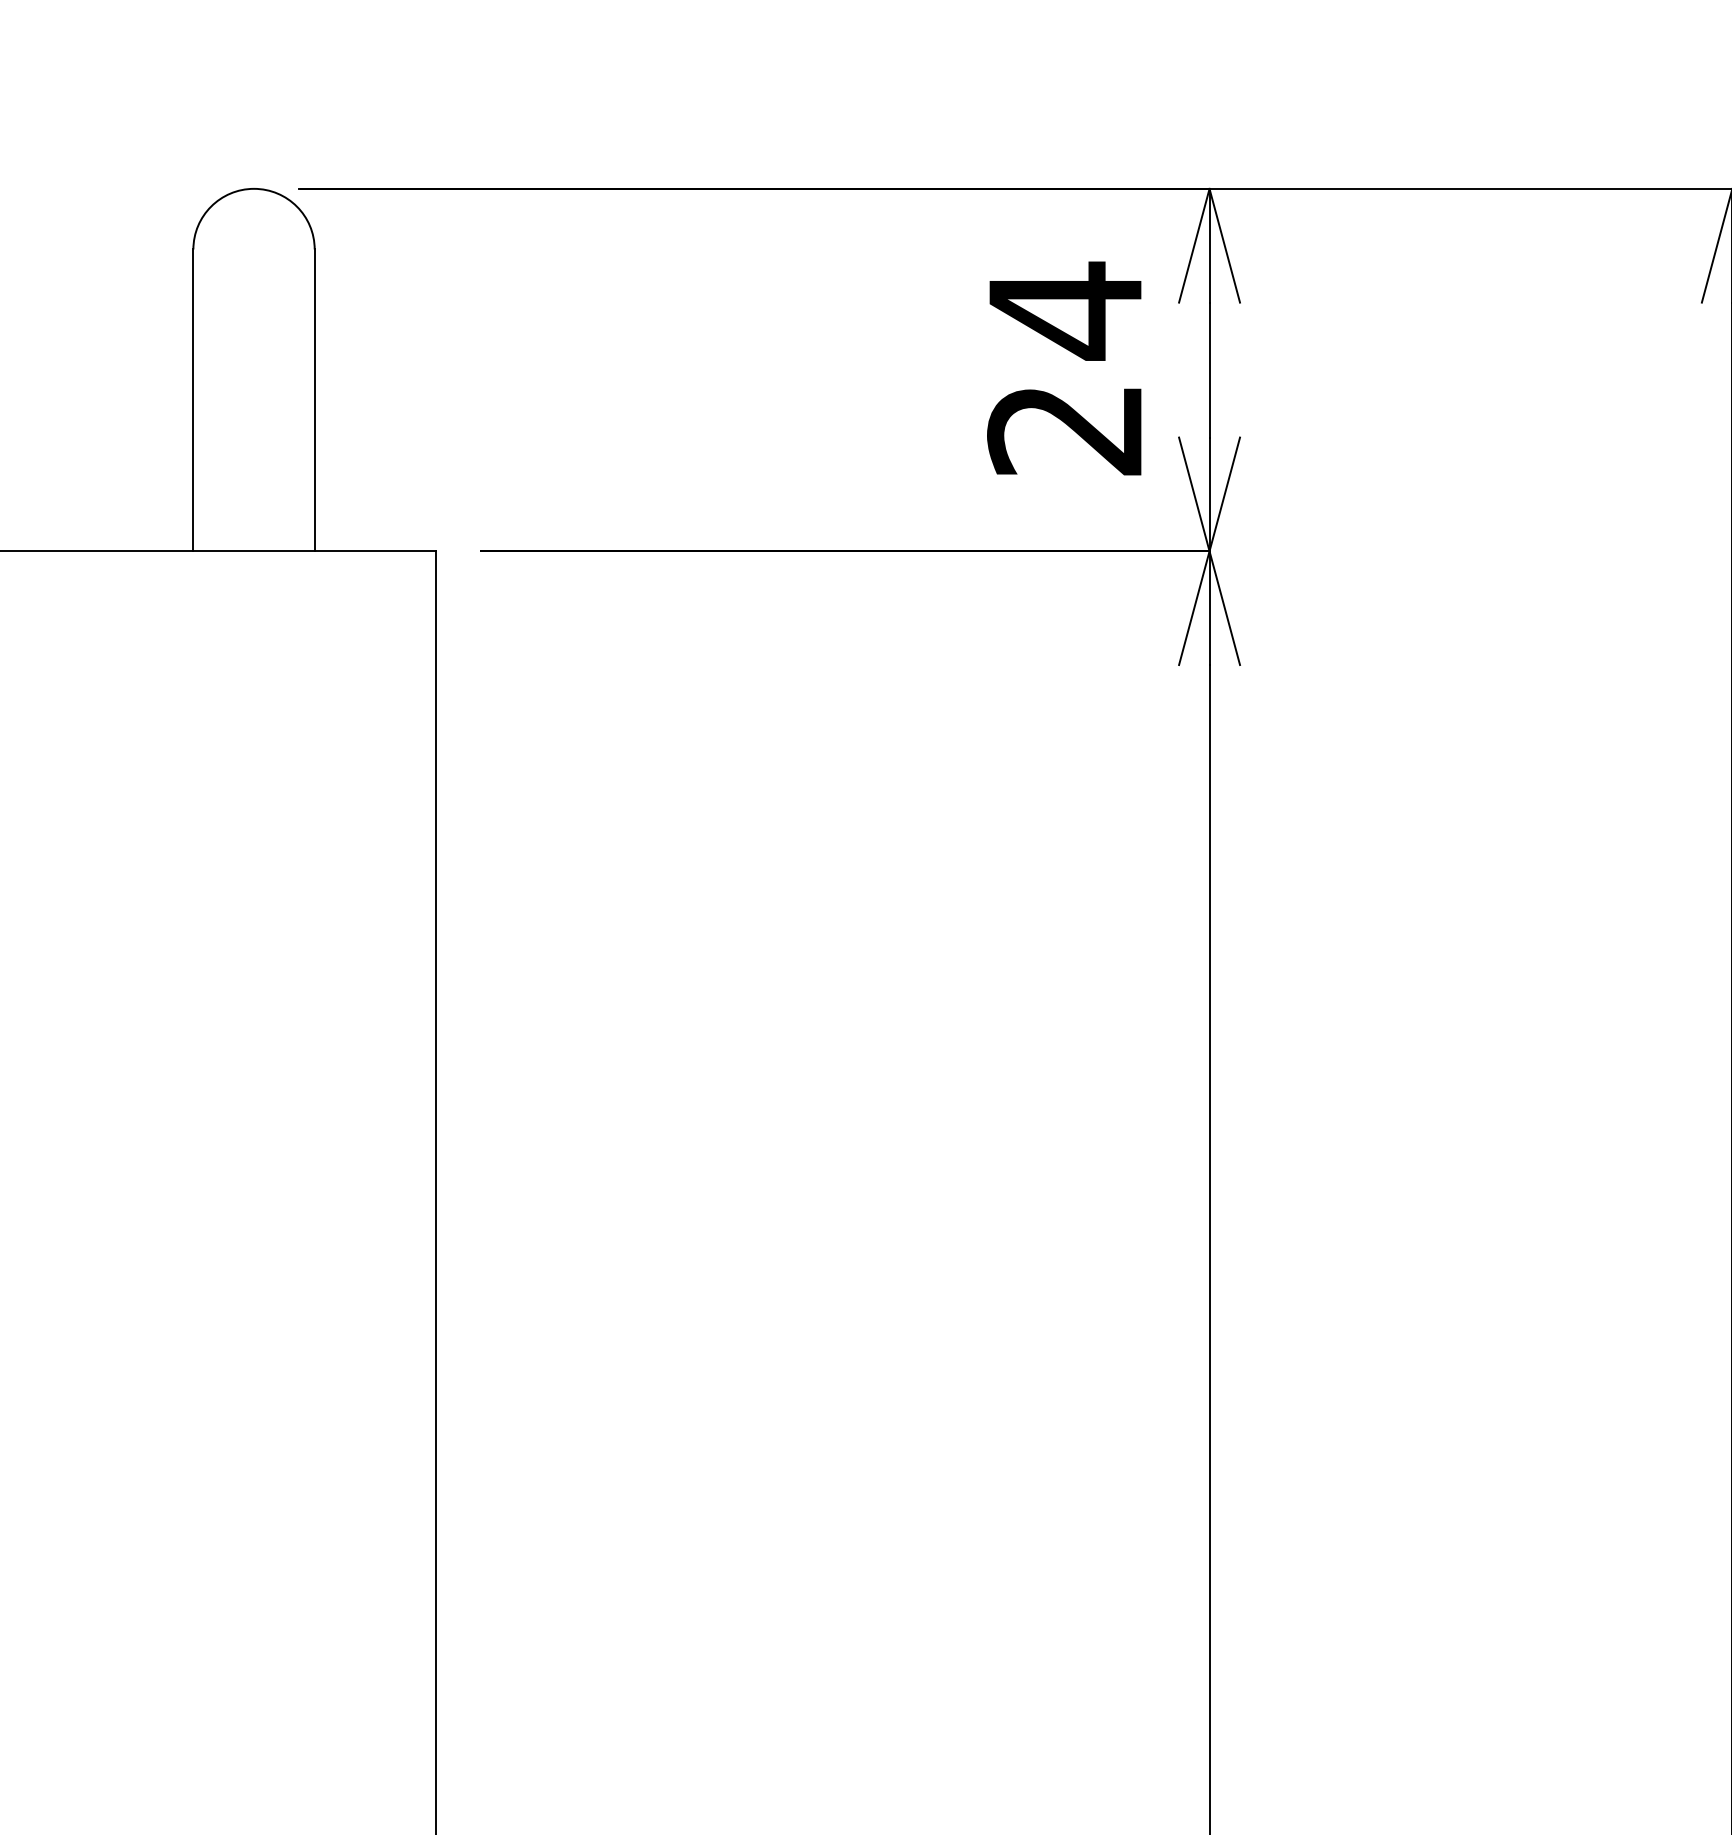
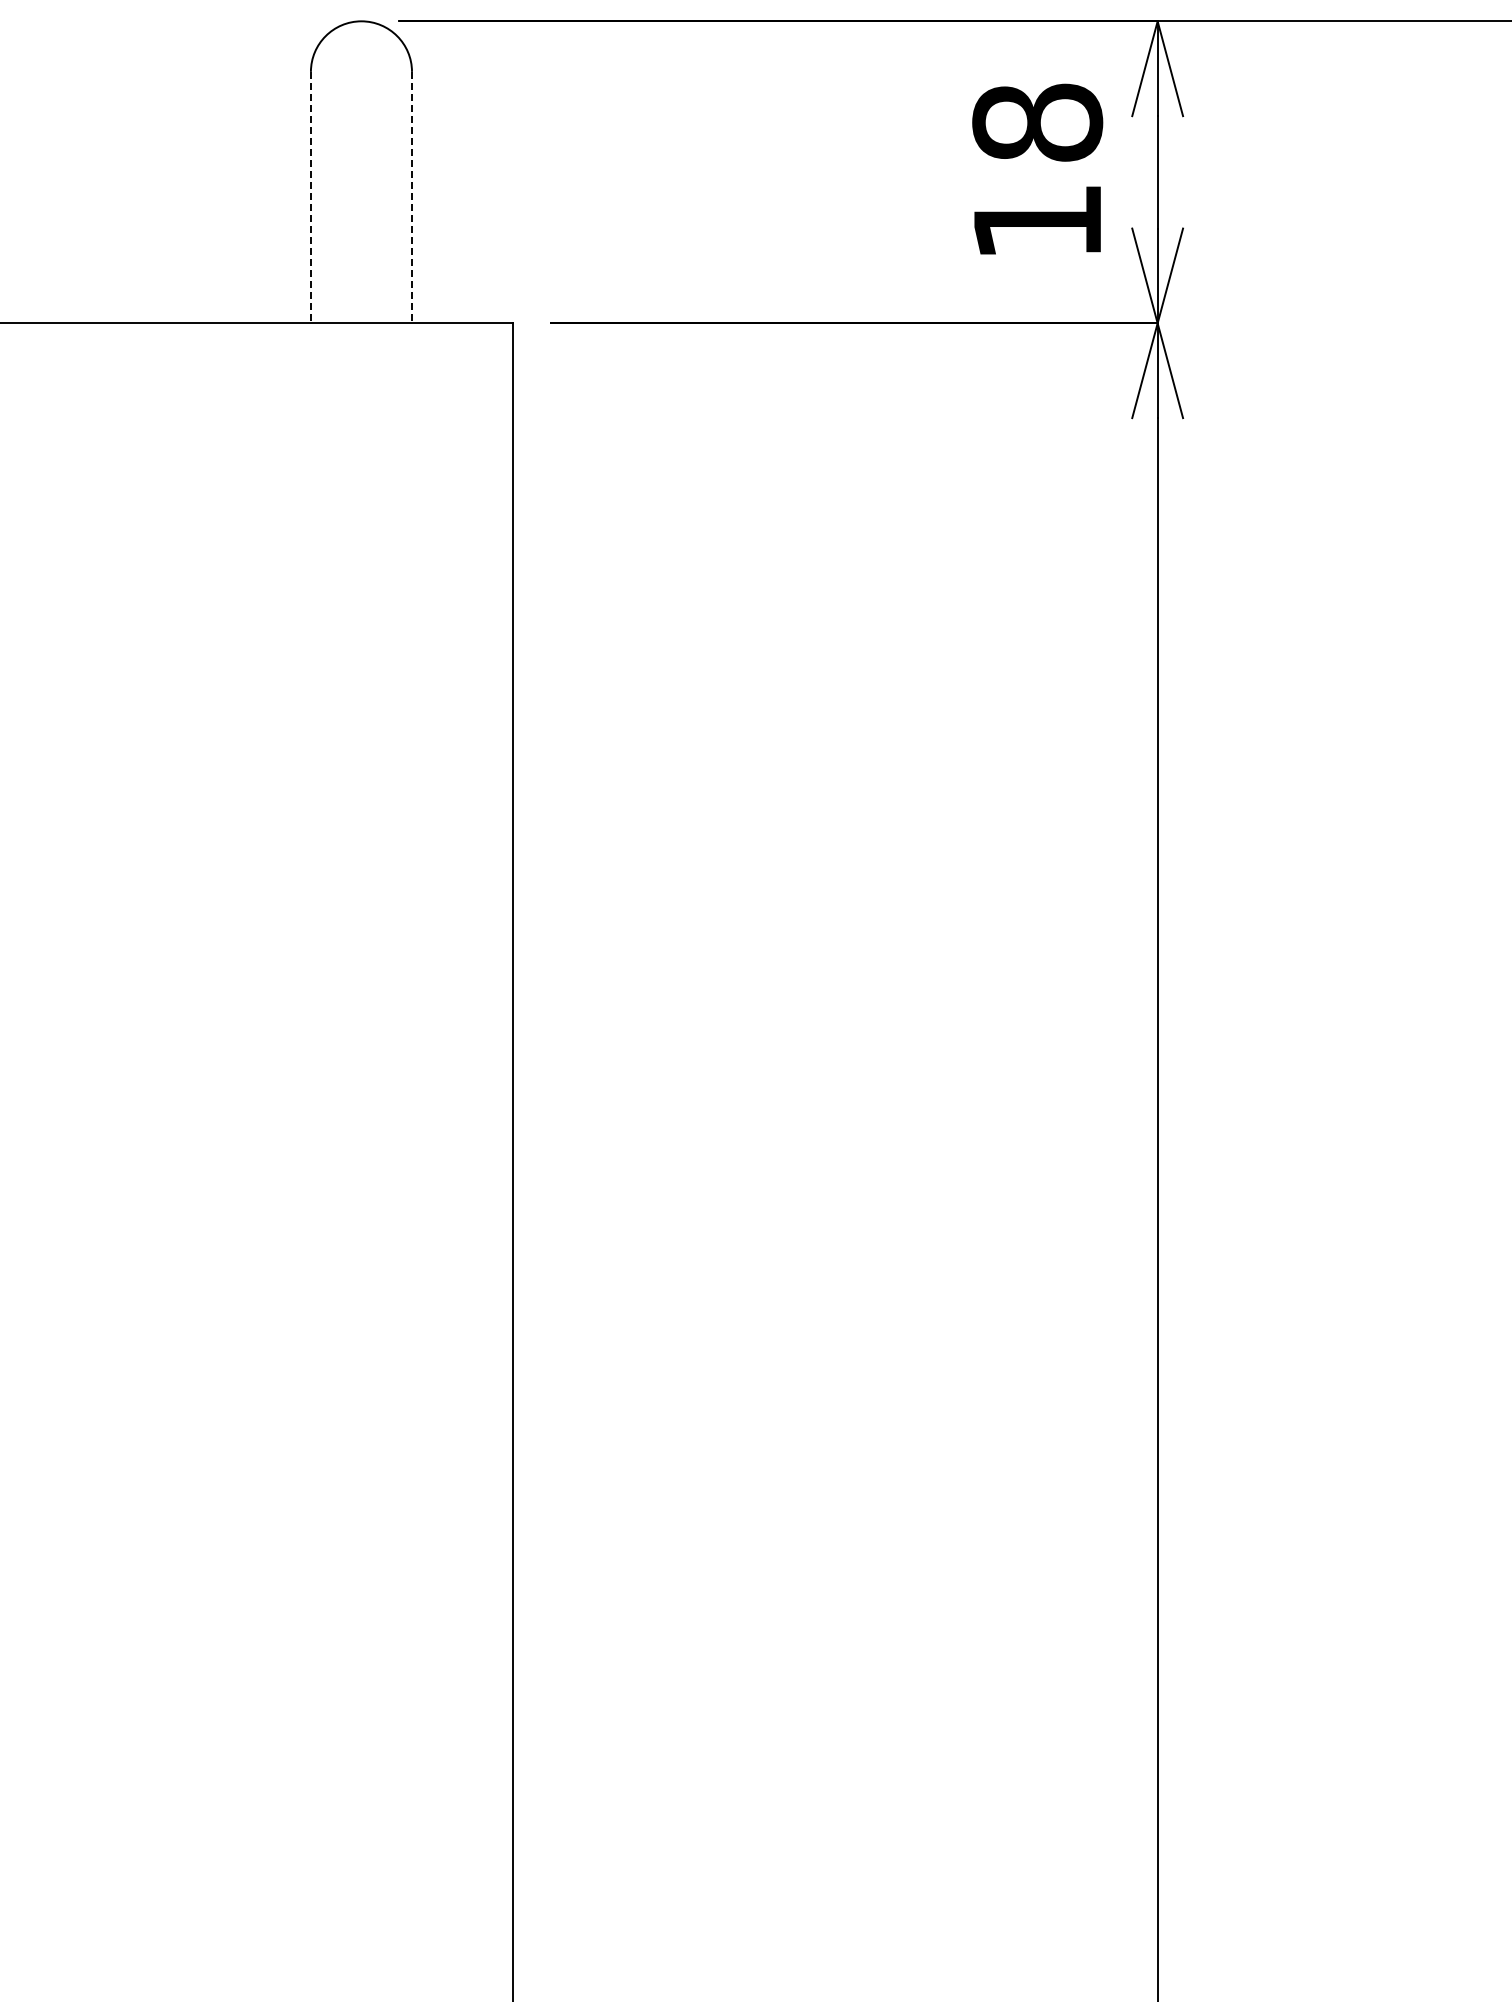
text: (1065, 367) -> (1037, 170), 24 -> 18
line: (192, 400) -> (310, 197), solid -> dashed
line: (315, 400) -> (412, 197), solid -> dashed

